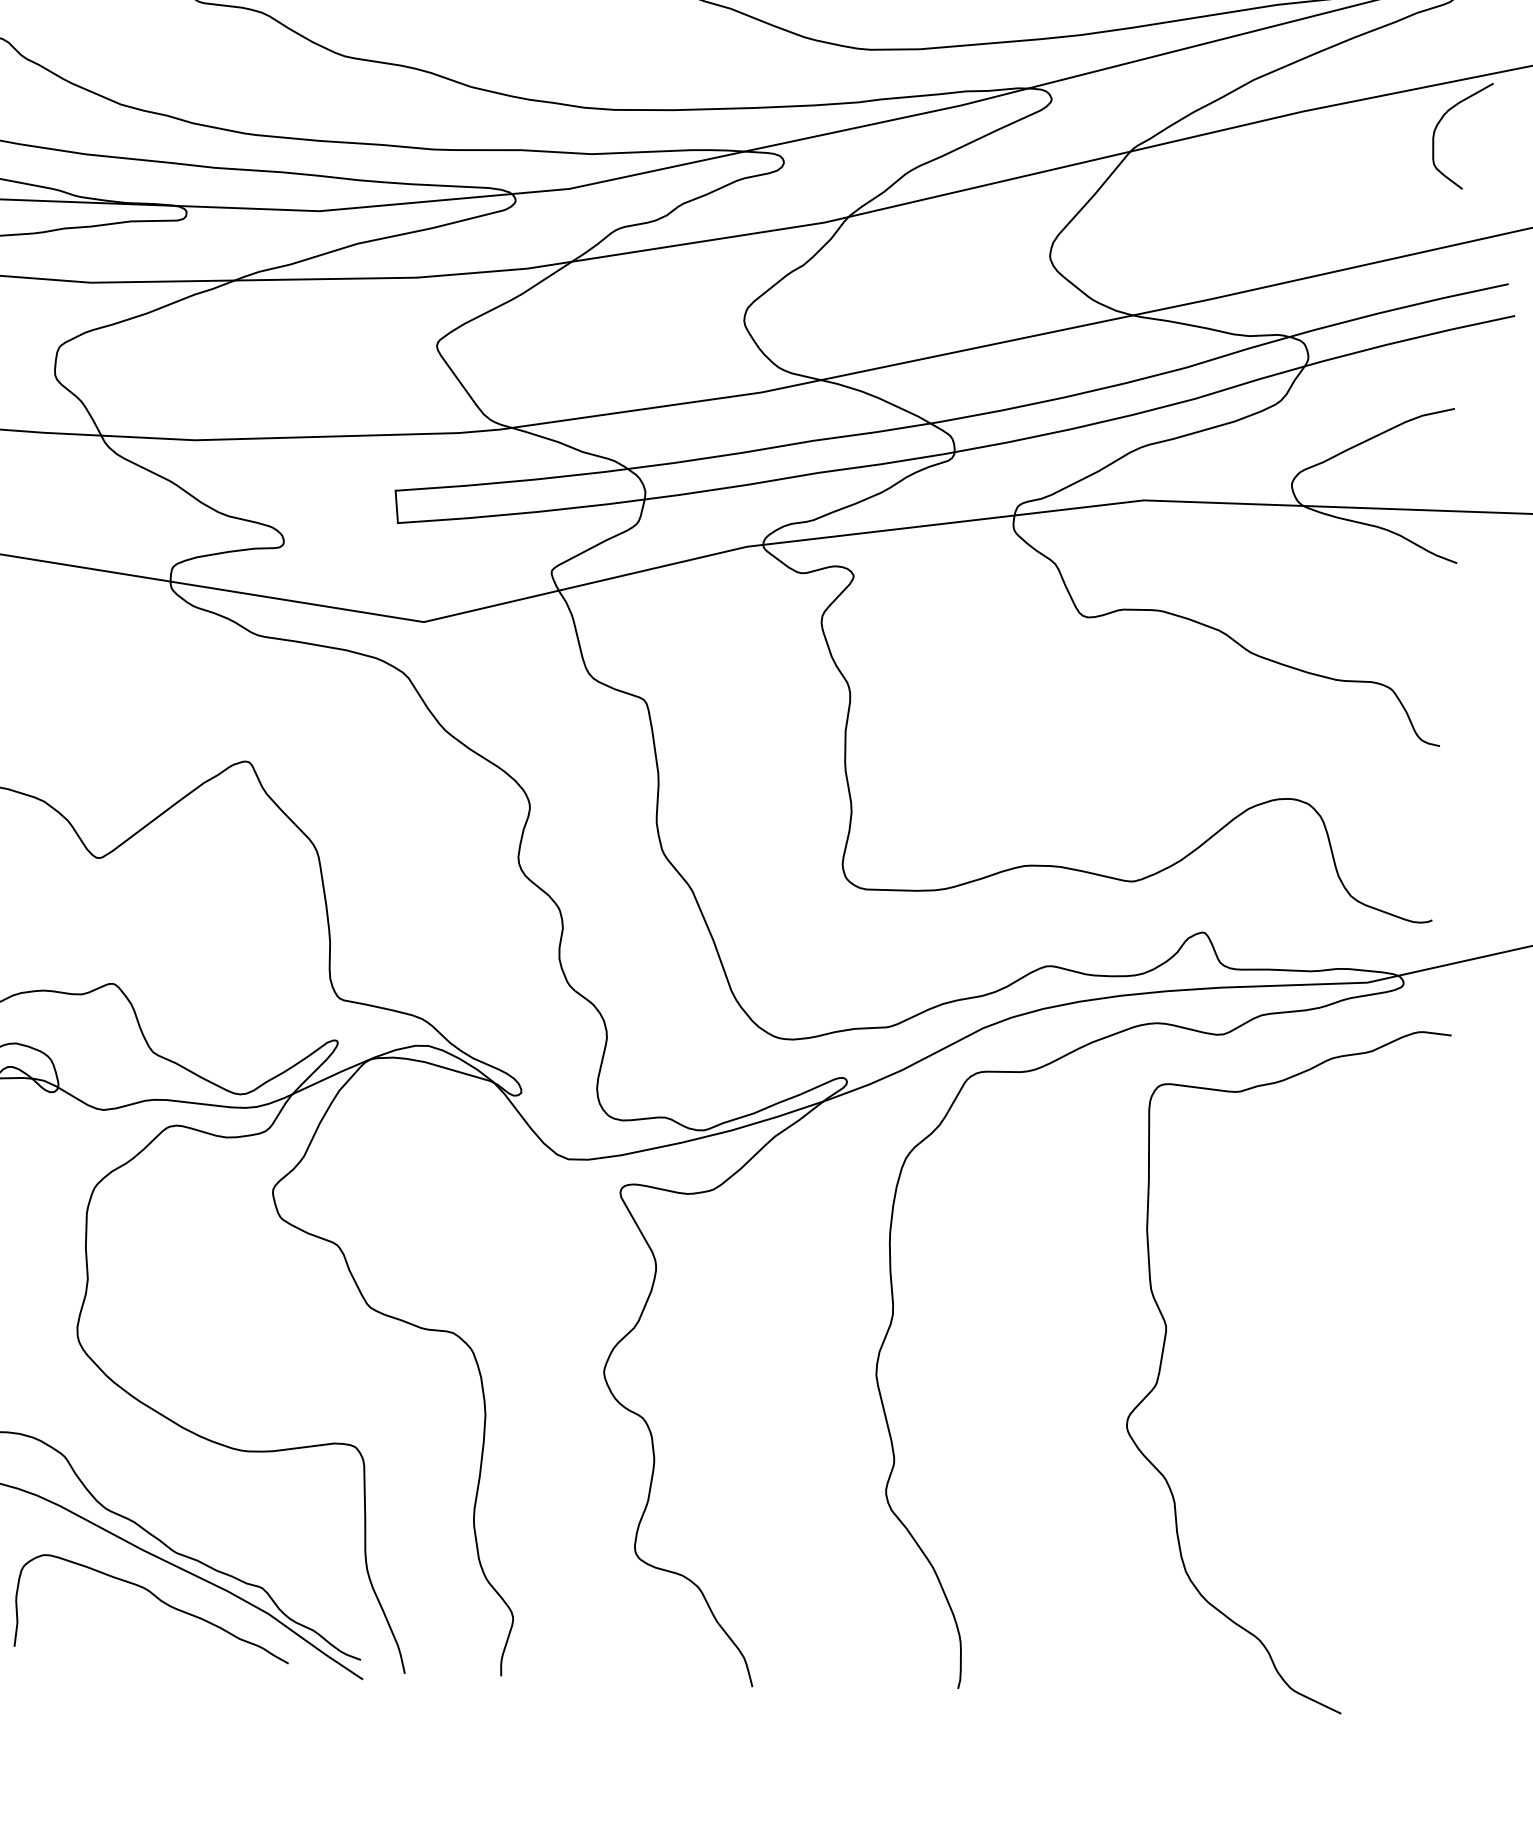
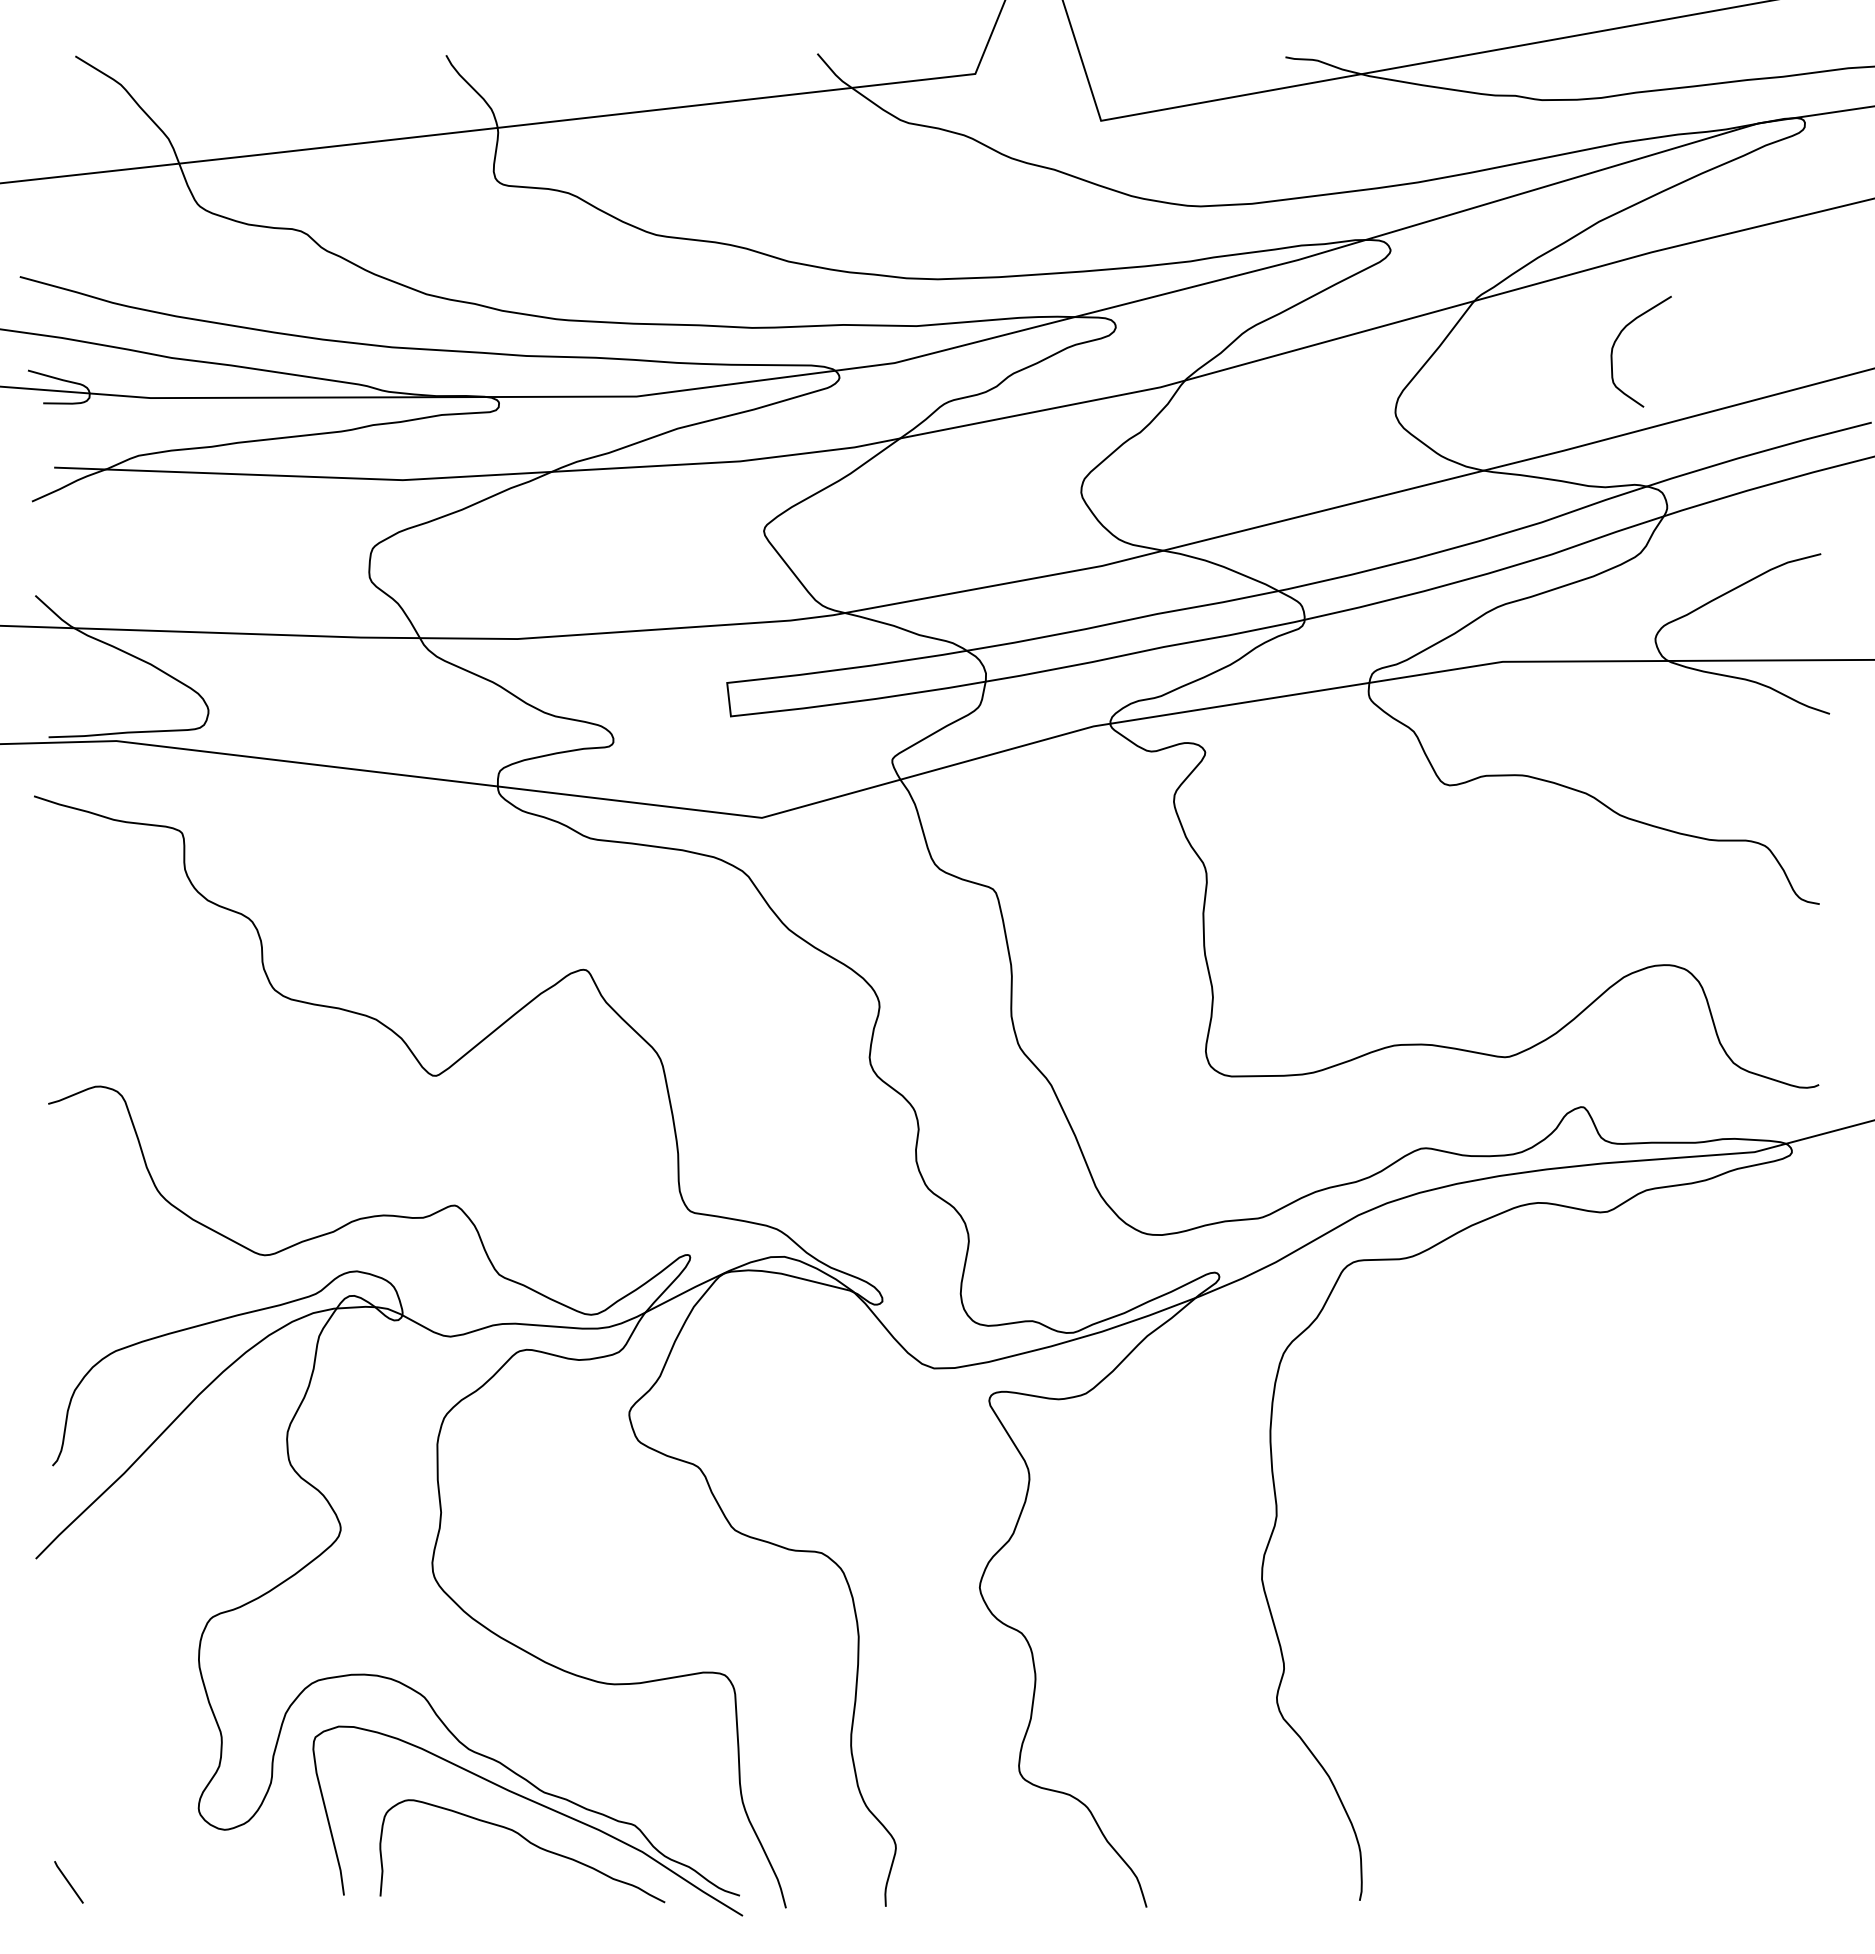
curve: (1440, 122) -> (1618, 338), moved
curve: (1164, 1348) -> (1559, 1539), removed

